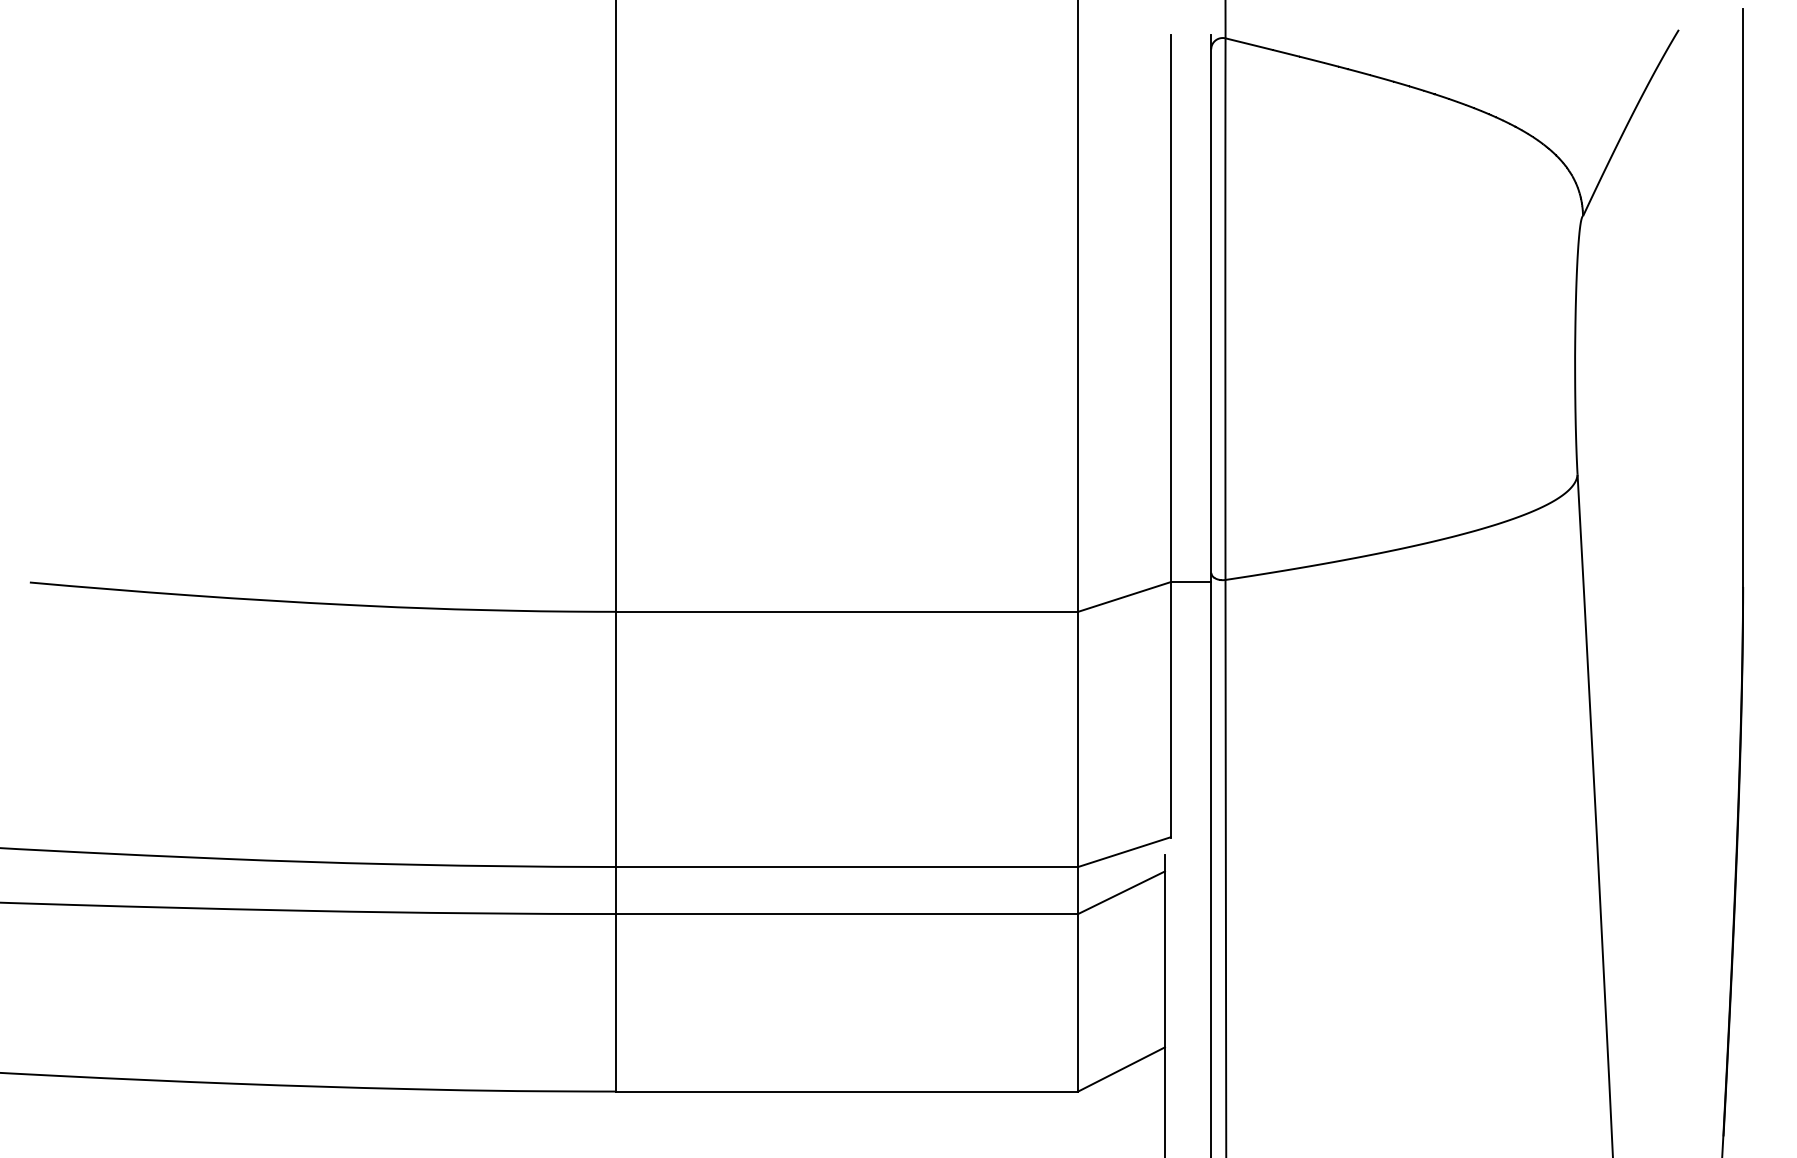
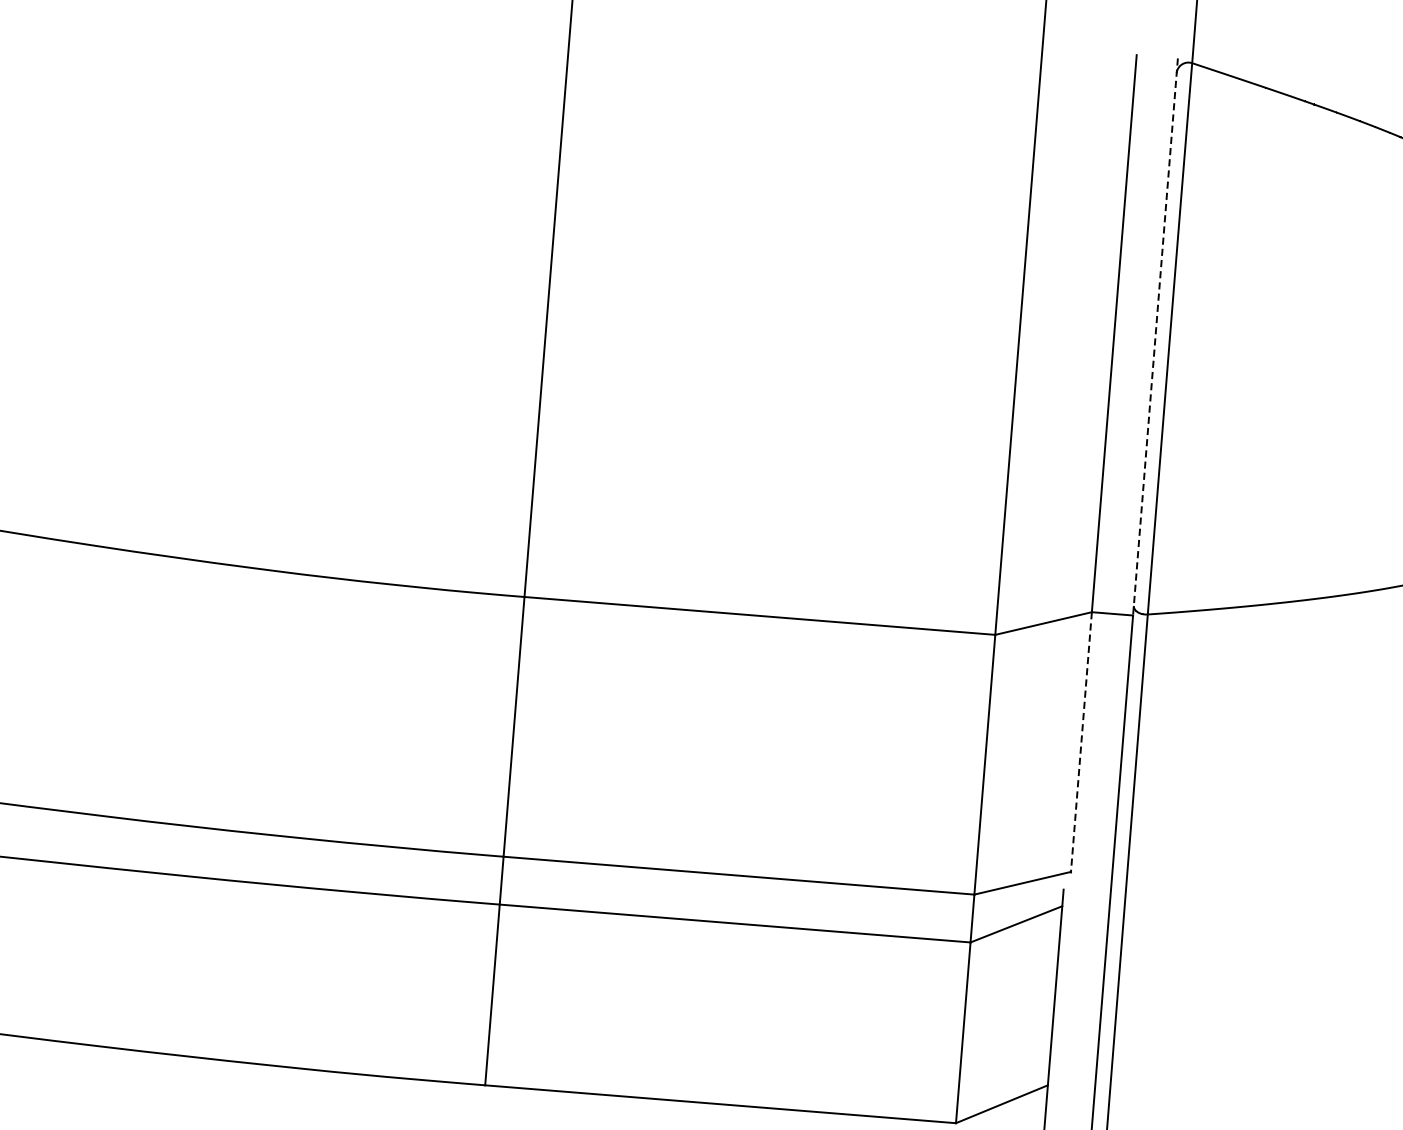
line: (1211, 308) -> (1155, 337), solid -> dashed
line: (1170, 709) -> (1081, 741), solid -> dashed

